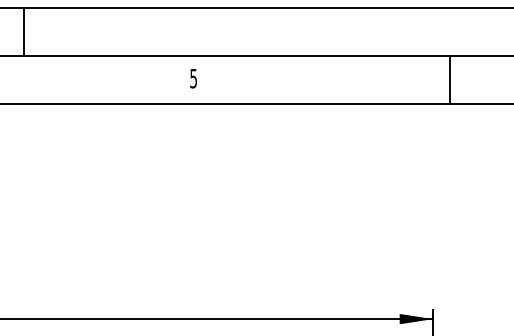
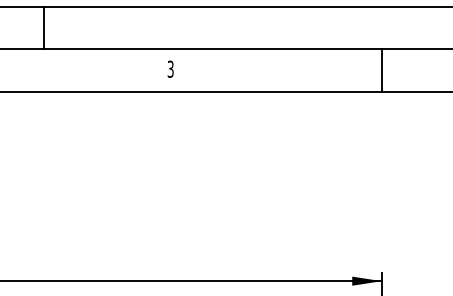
line: (23, 32) -> (43, 28), moved
text: (193, 77) -> (170, 68), 5 -> 3
line: (450, 79) -> (382, 70), moved

